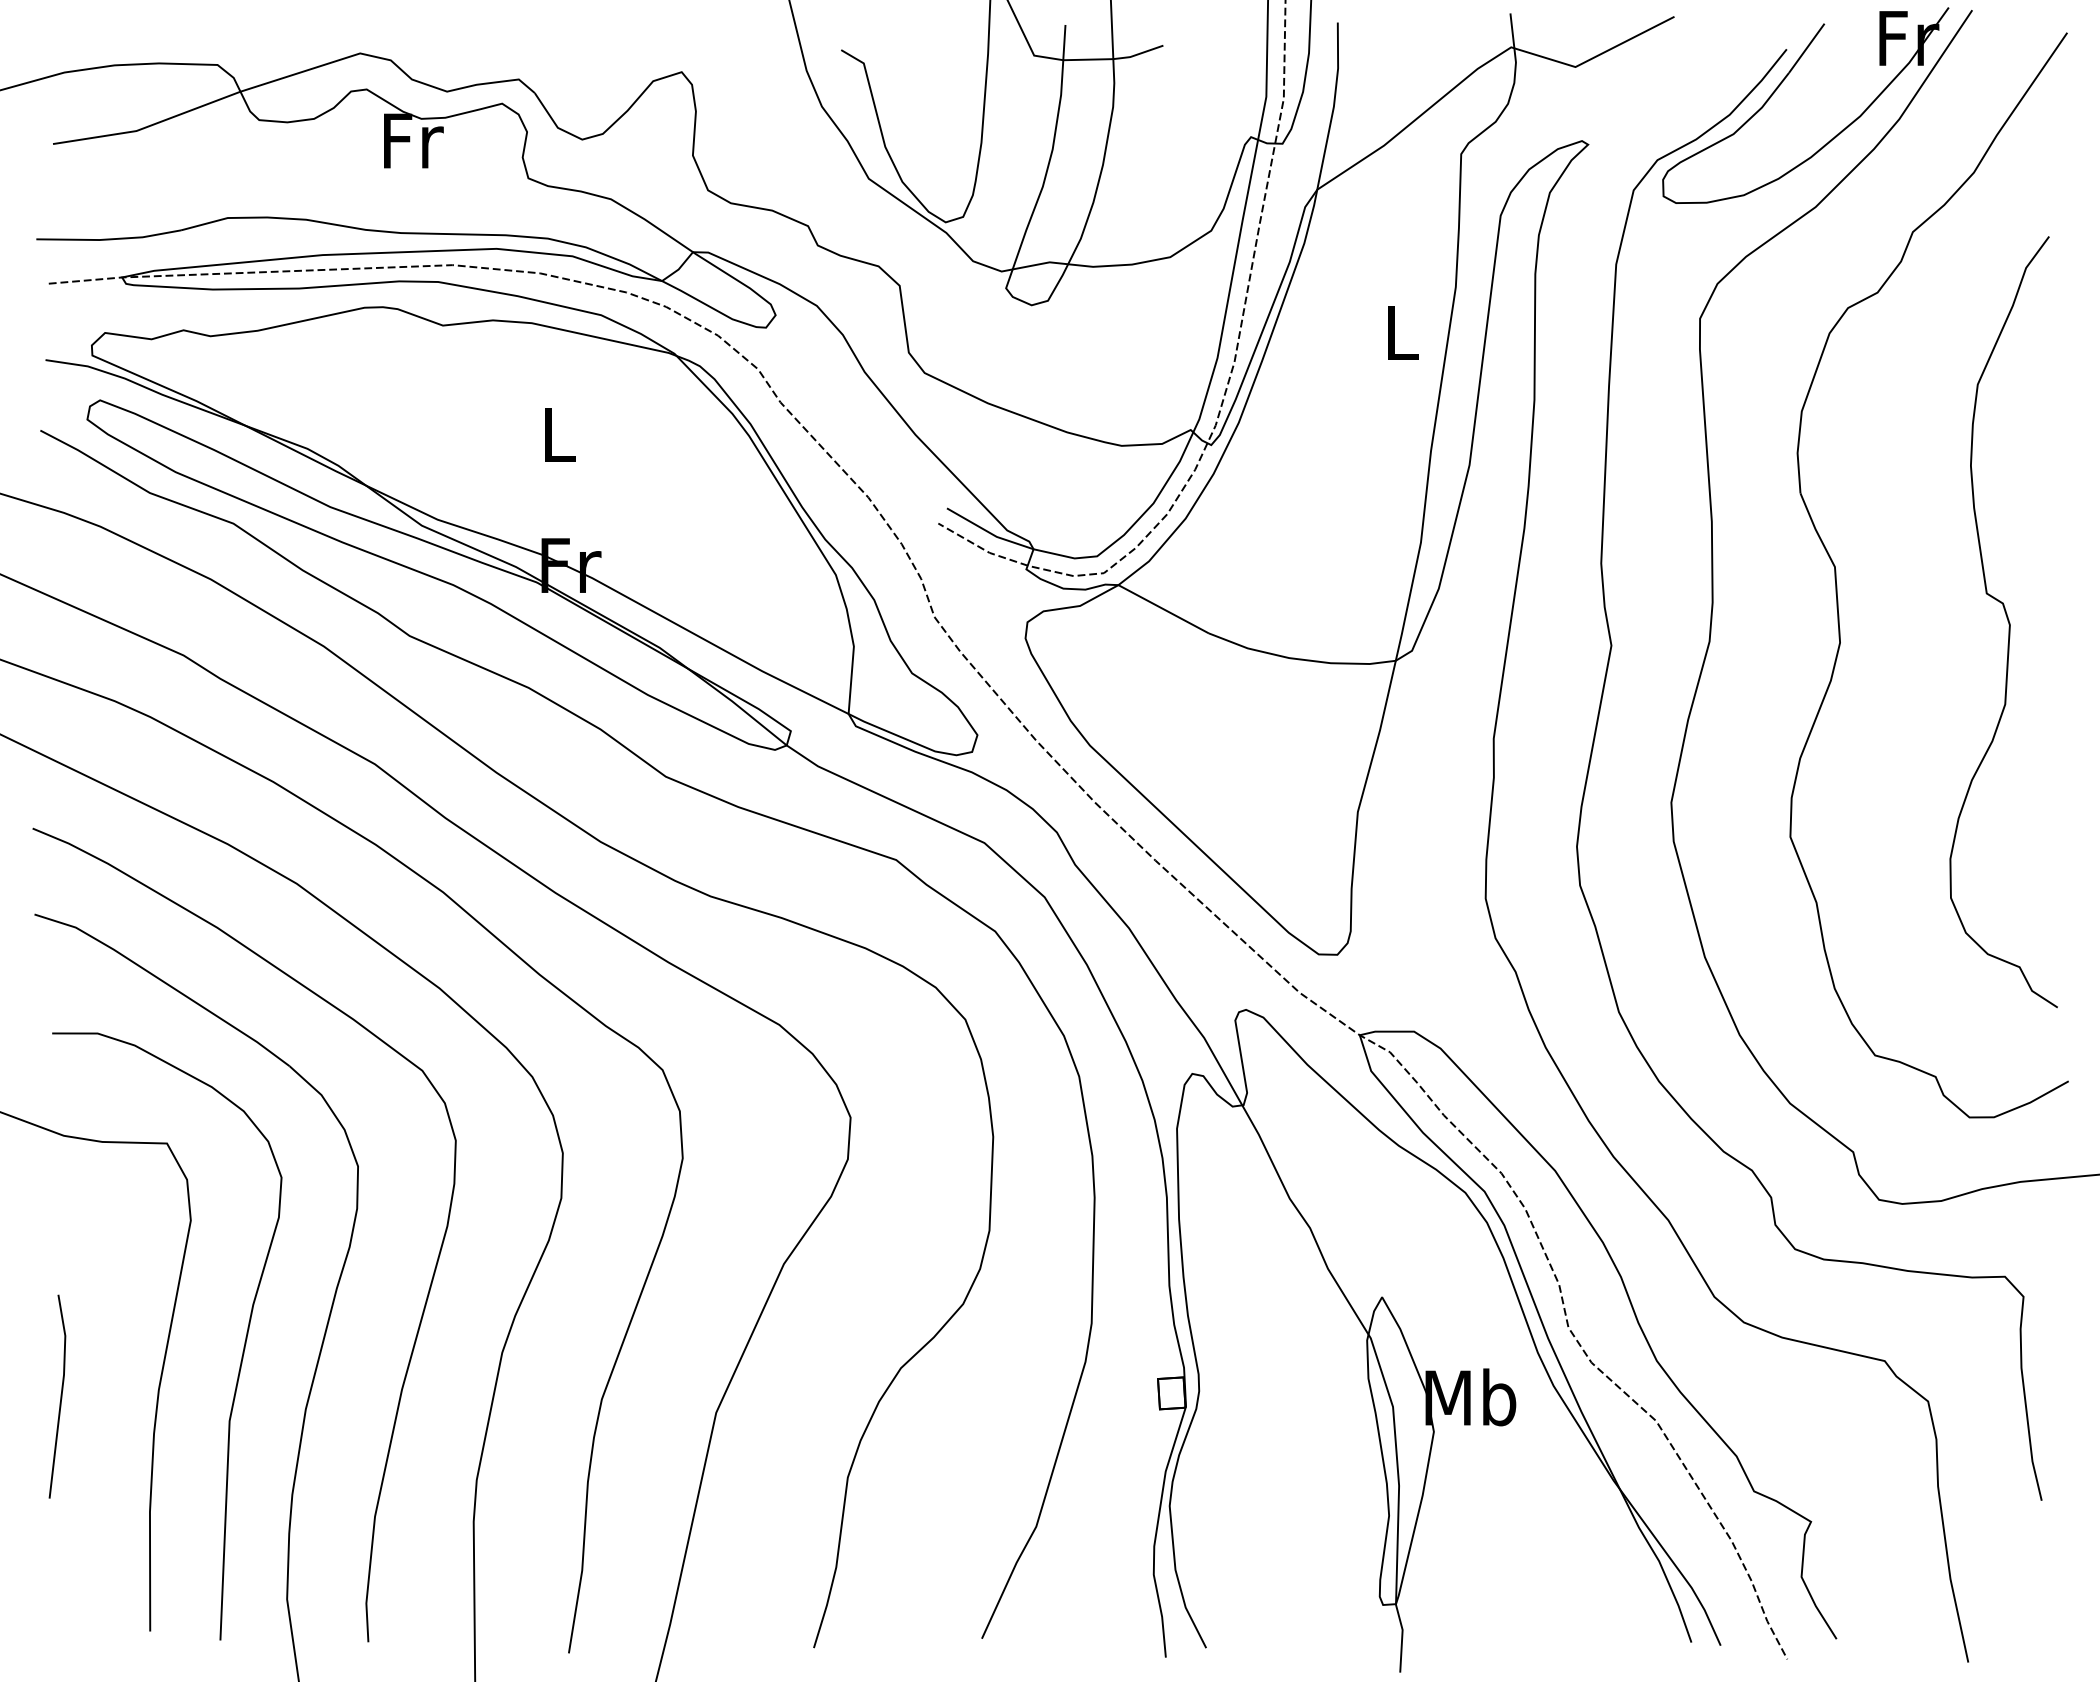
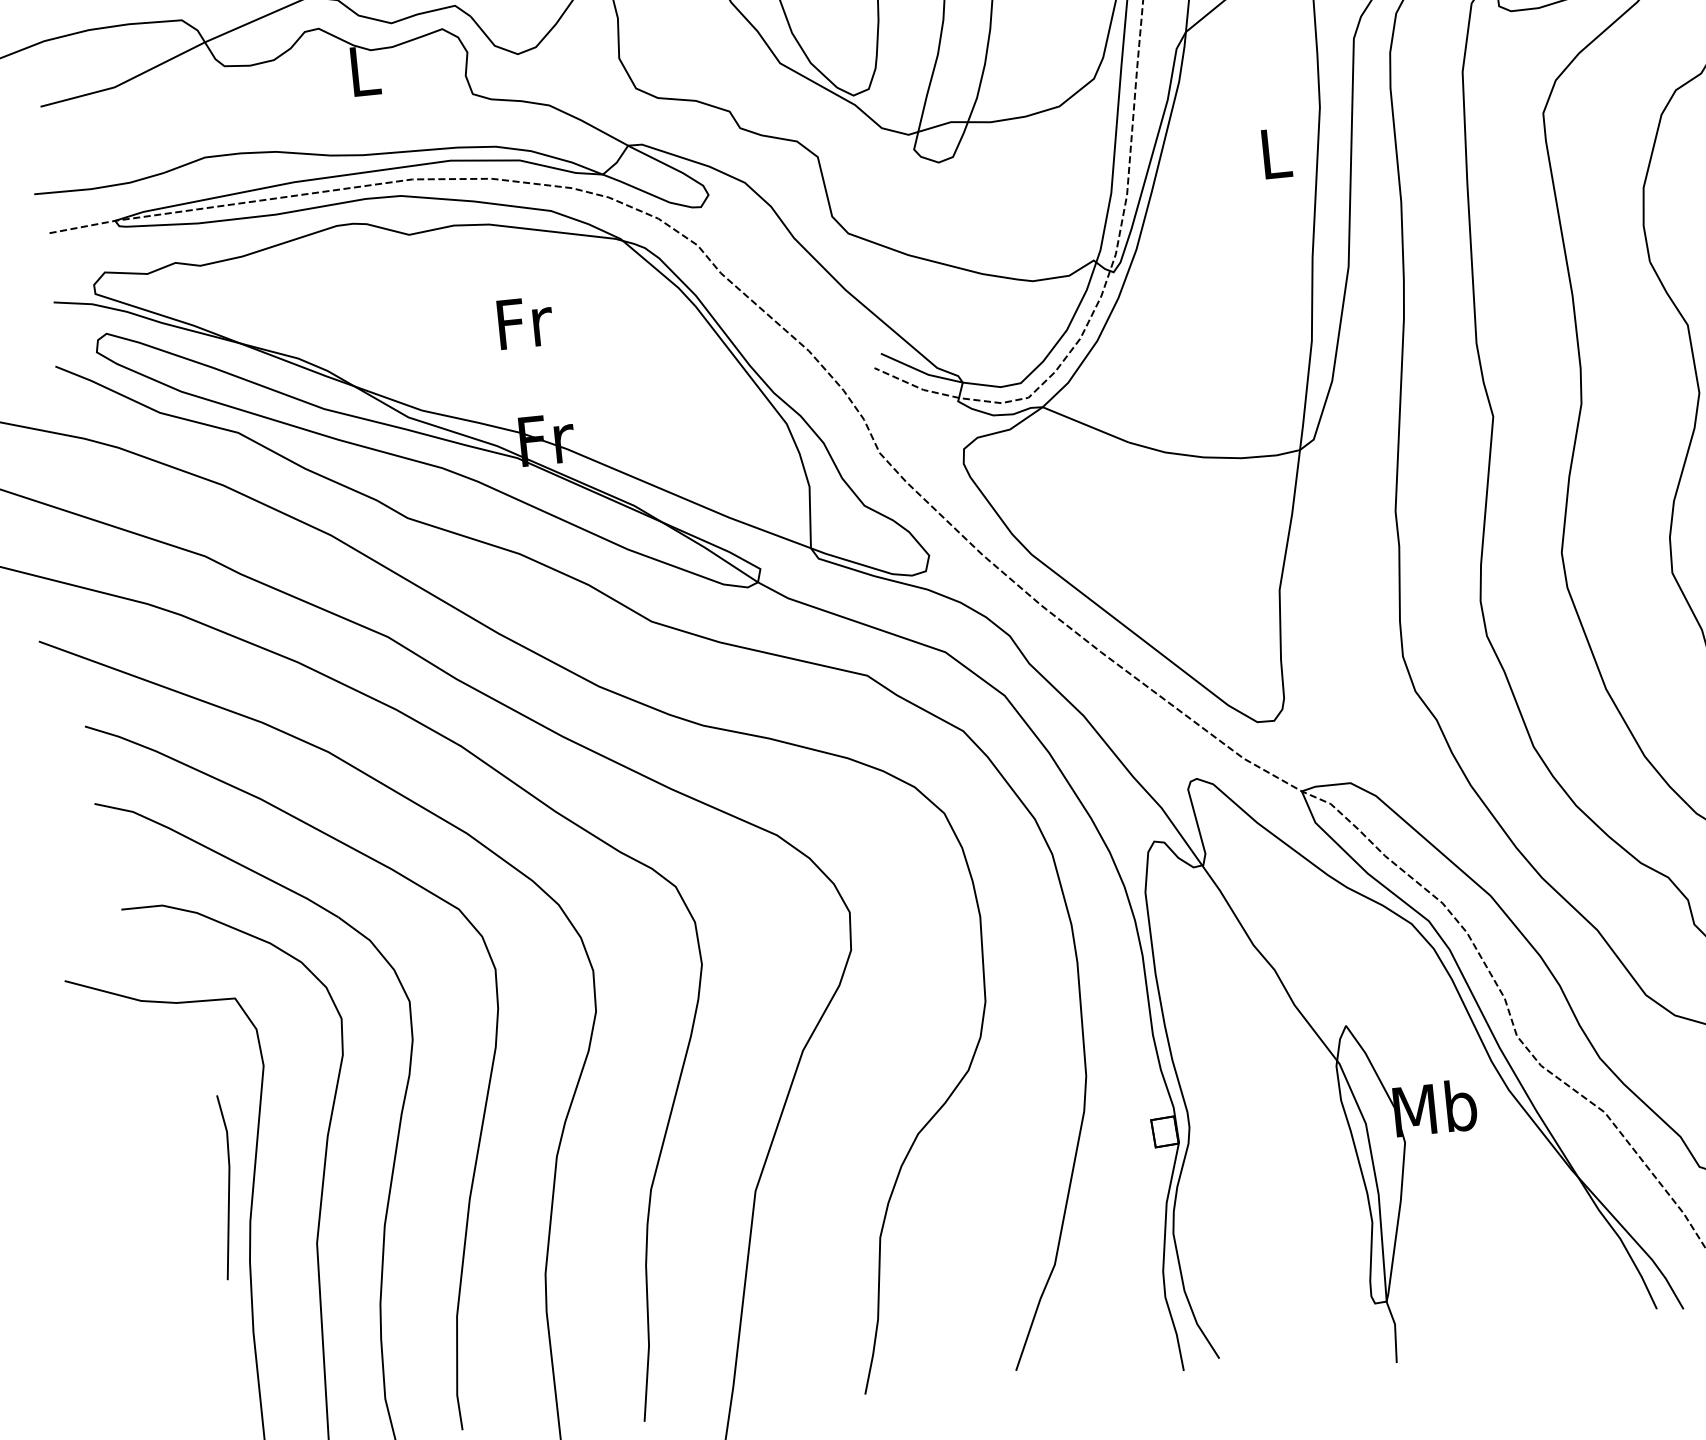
text: (413, 140) -> (365, 70), Fr -> L
text: (560, 434) -> (525, 322), L -> Fr
line: (60, 1396) -> (228, 1187), moved

